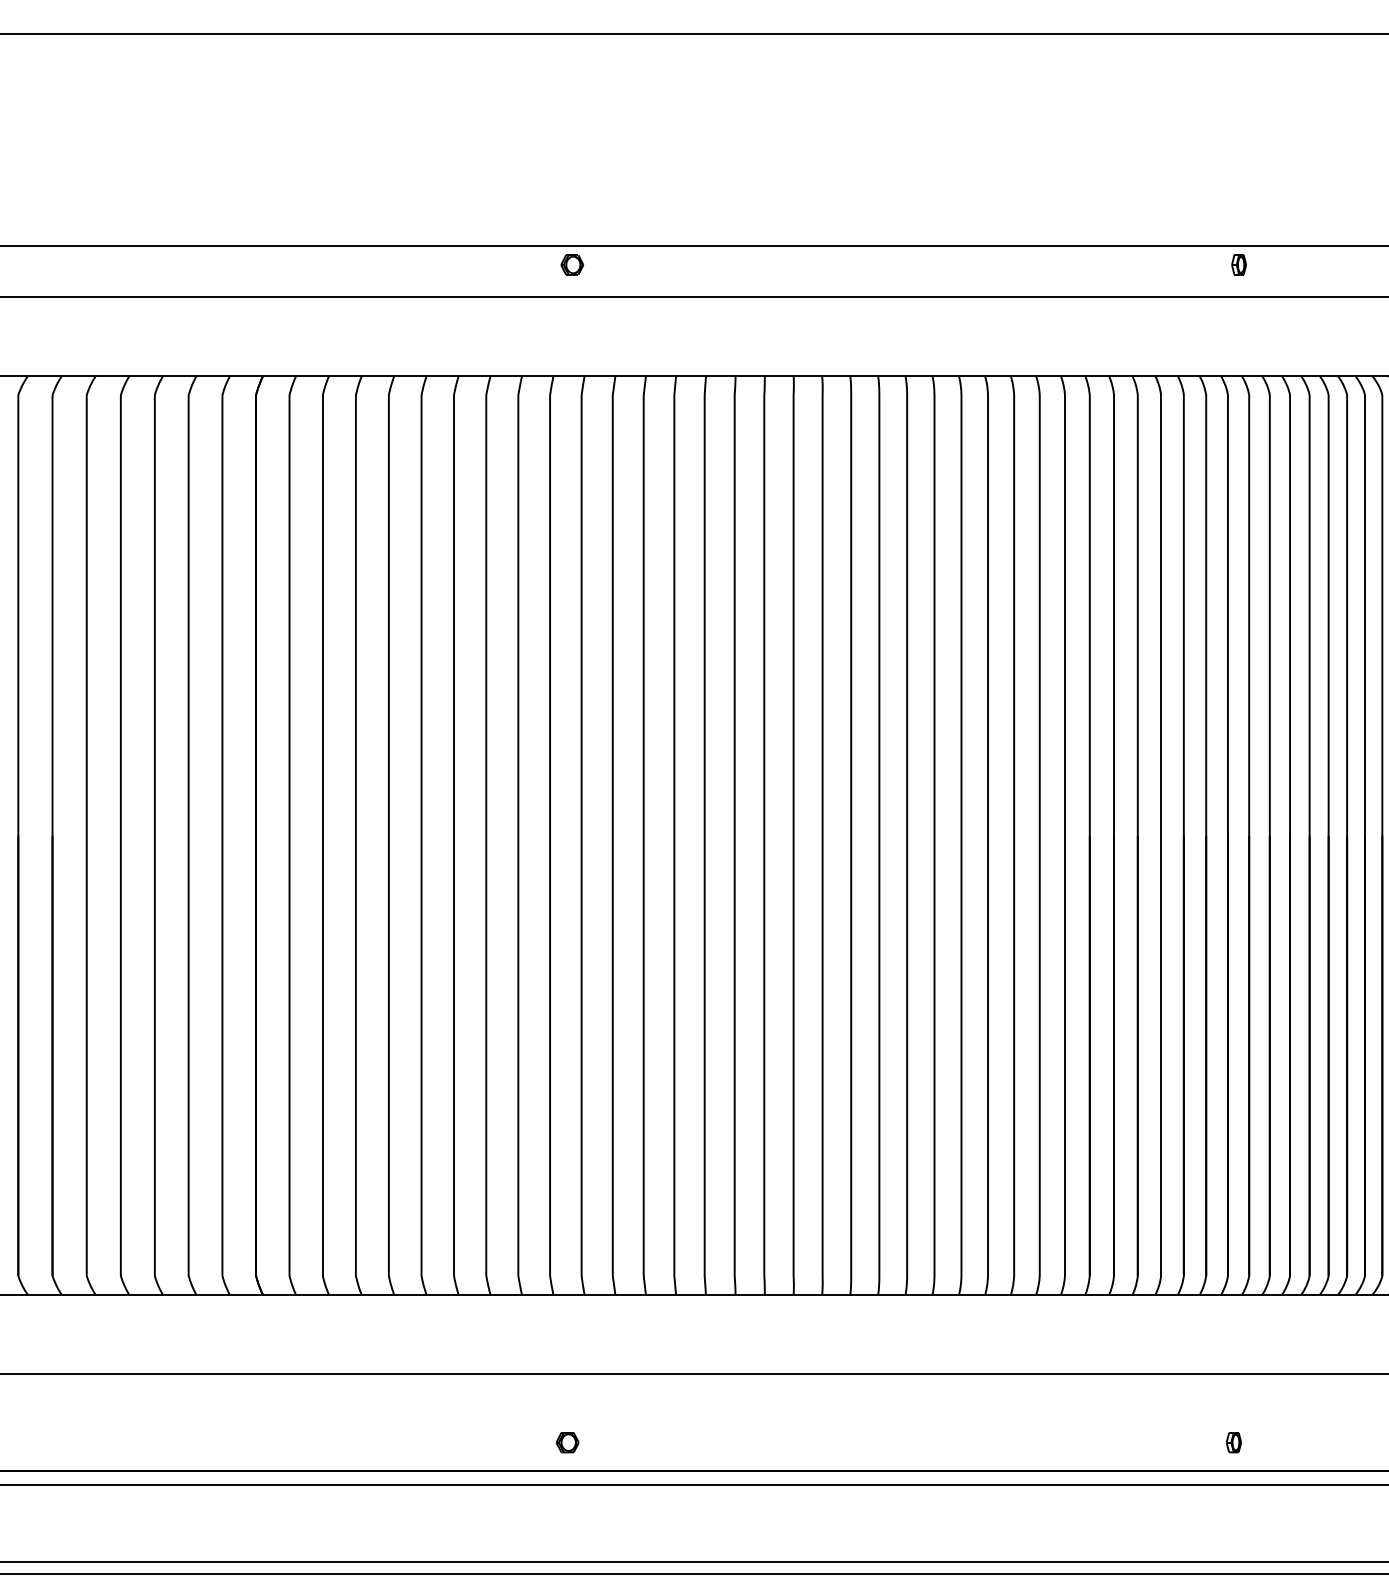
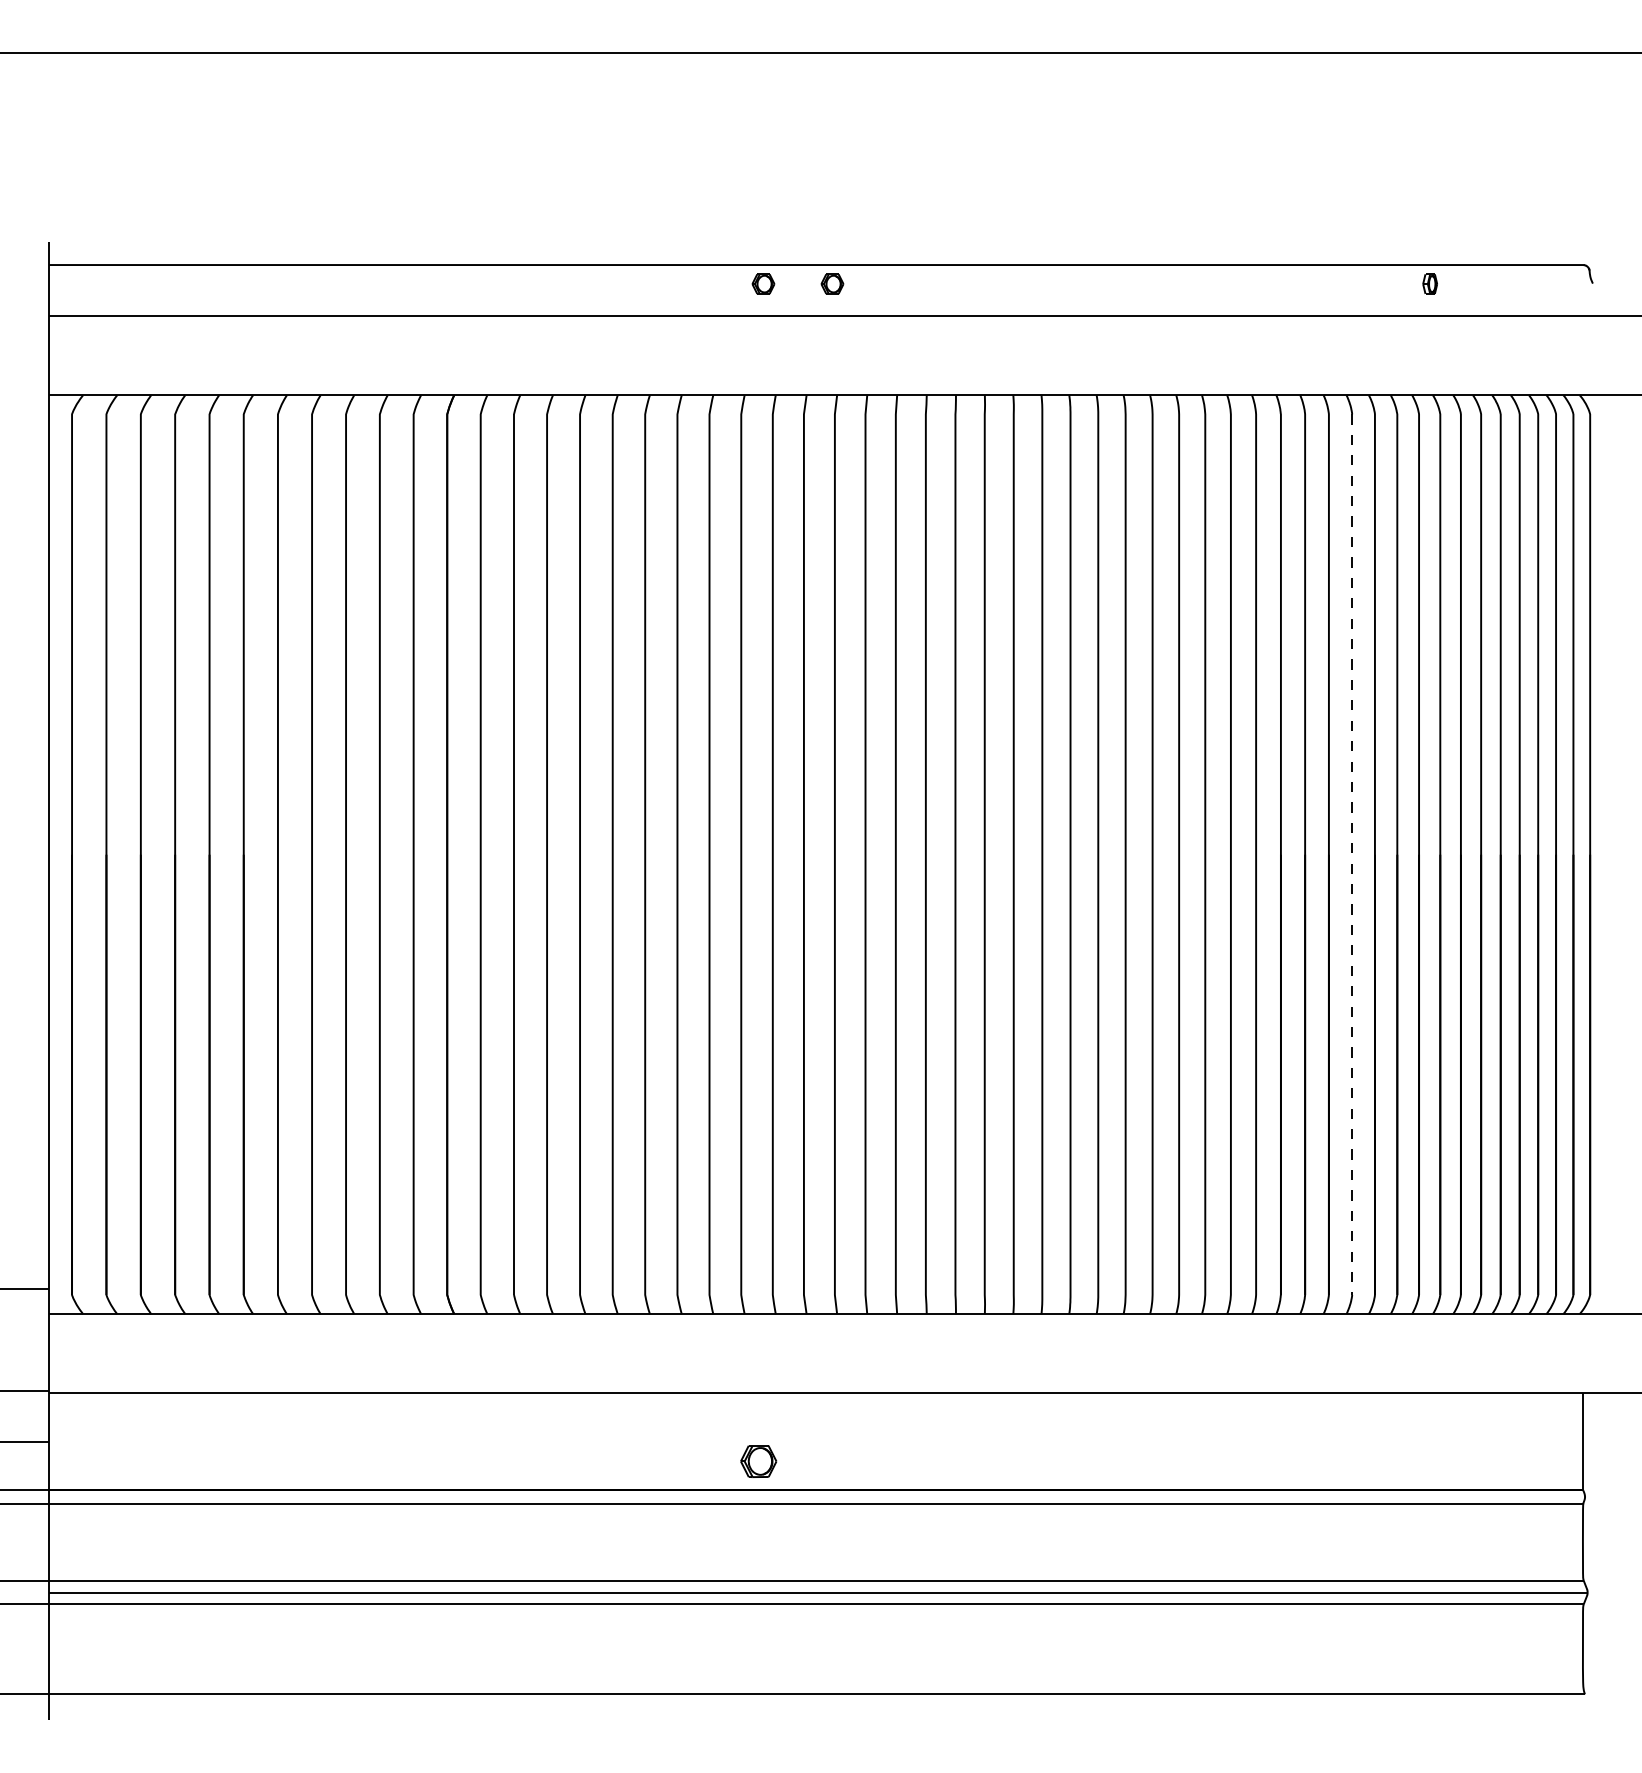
part: (641, 264) -> (832, 283), added
line: (1161, 835) -> (1352, 854), solid -> dashed
part: (567, 1442) -> (758, 1461), size x1.6
part: (1234, 1442) -> (1425, 1461), removed

